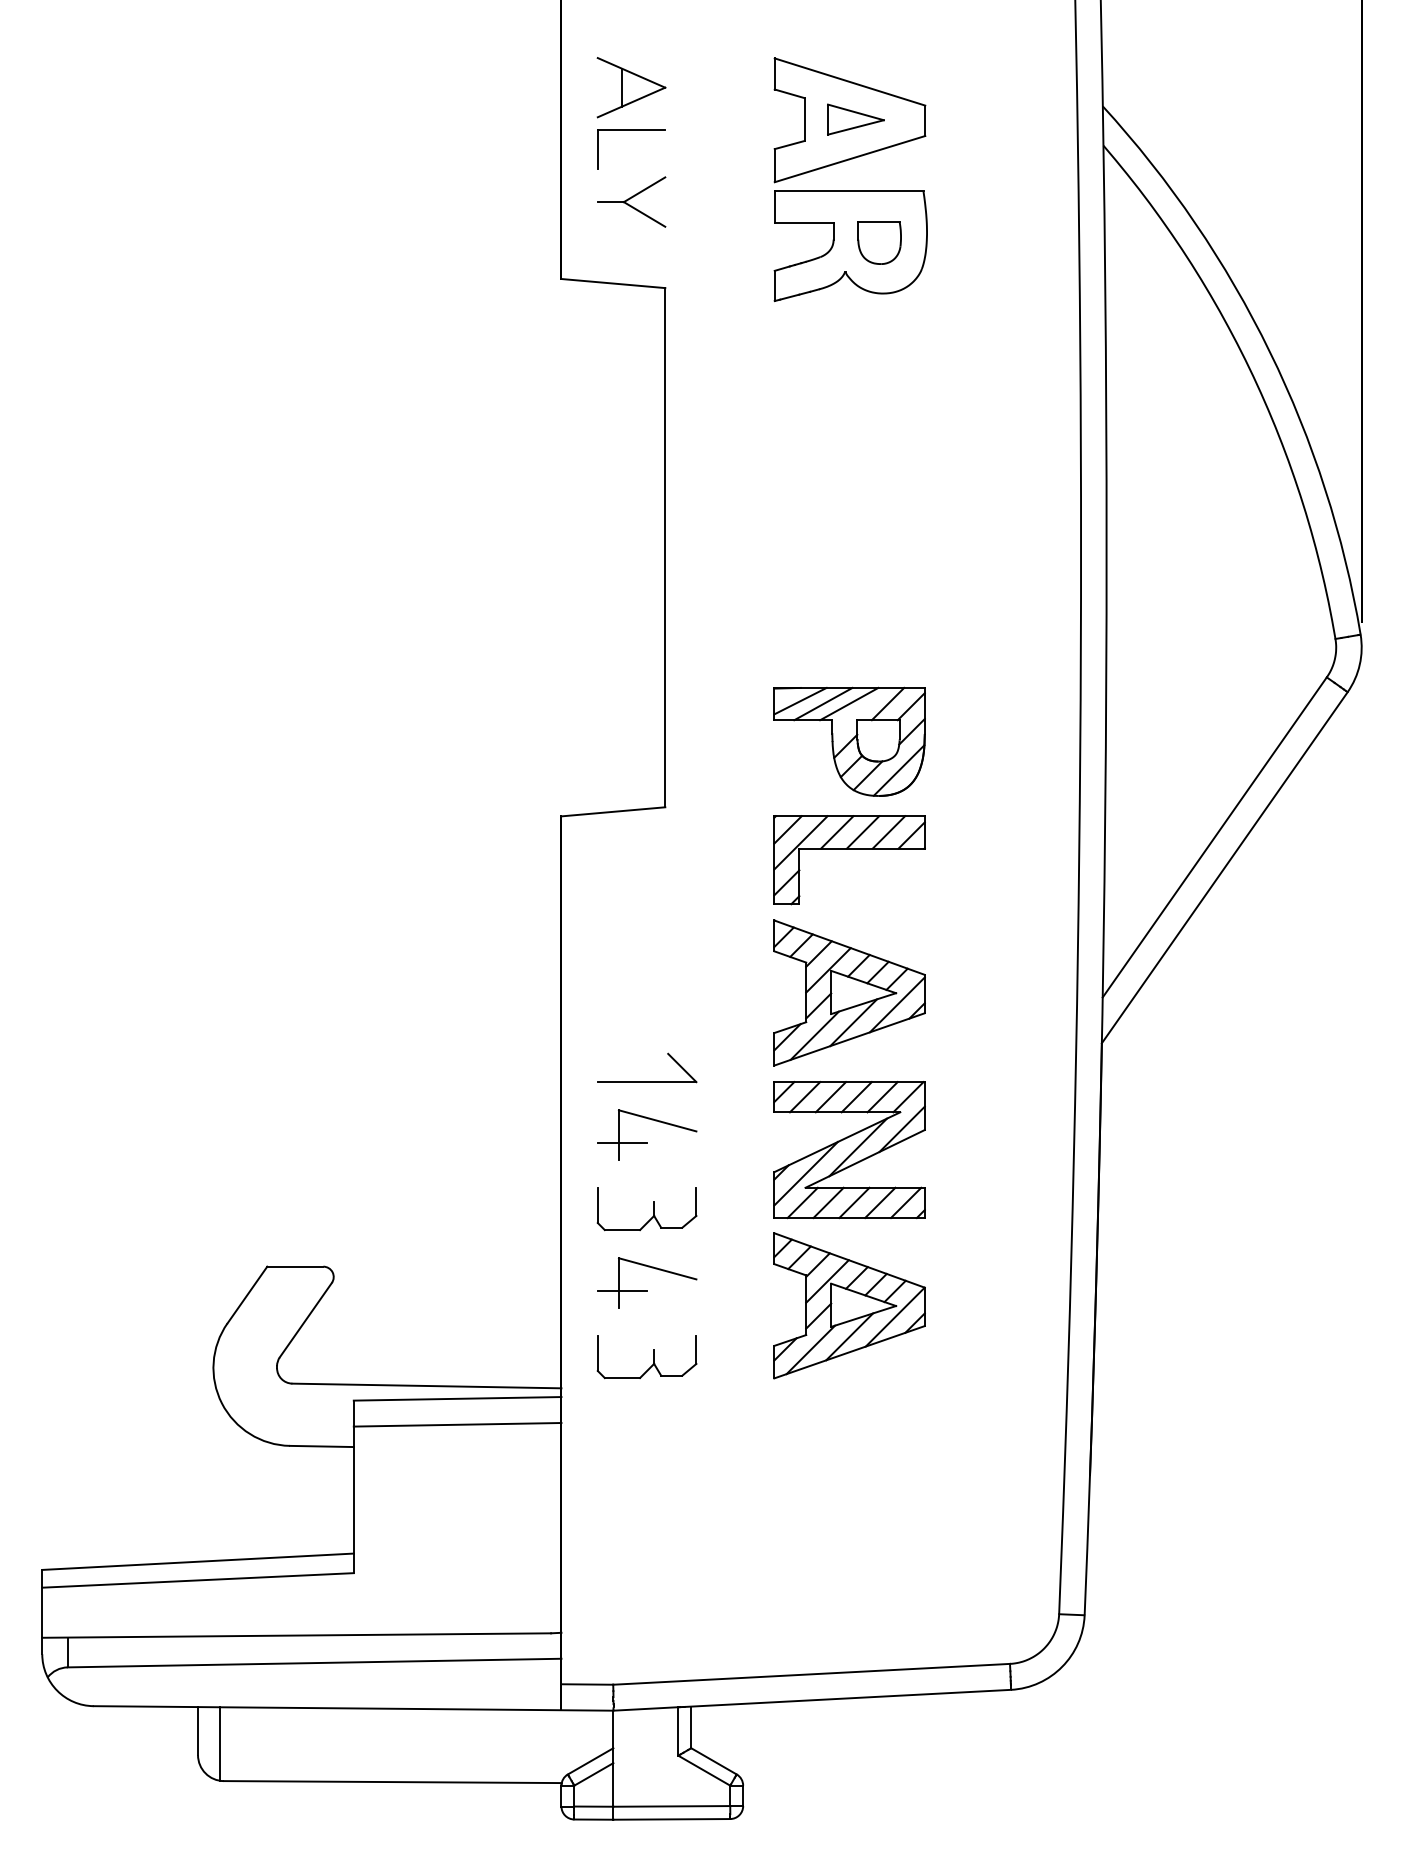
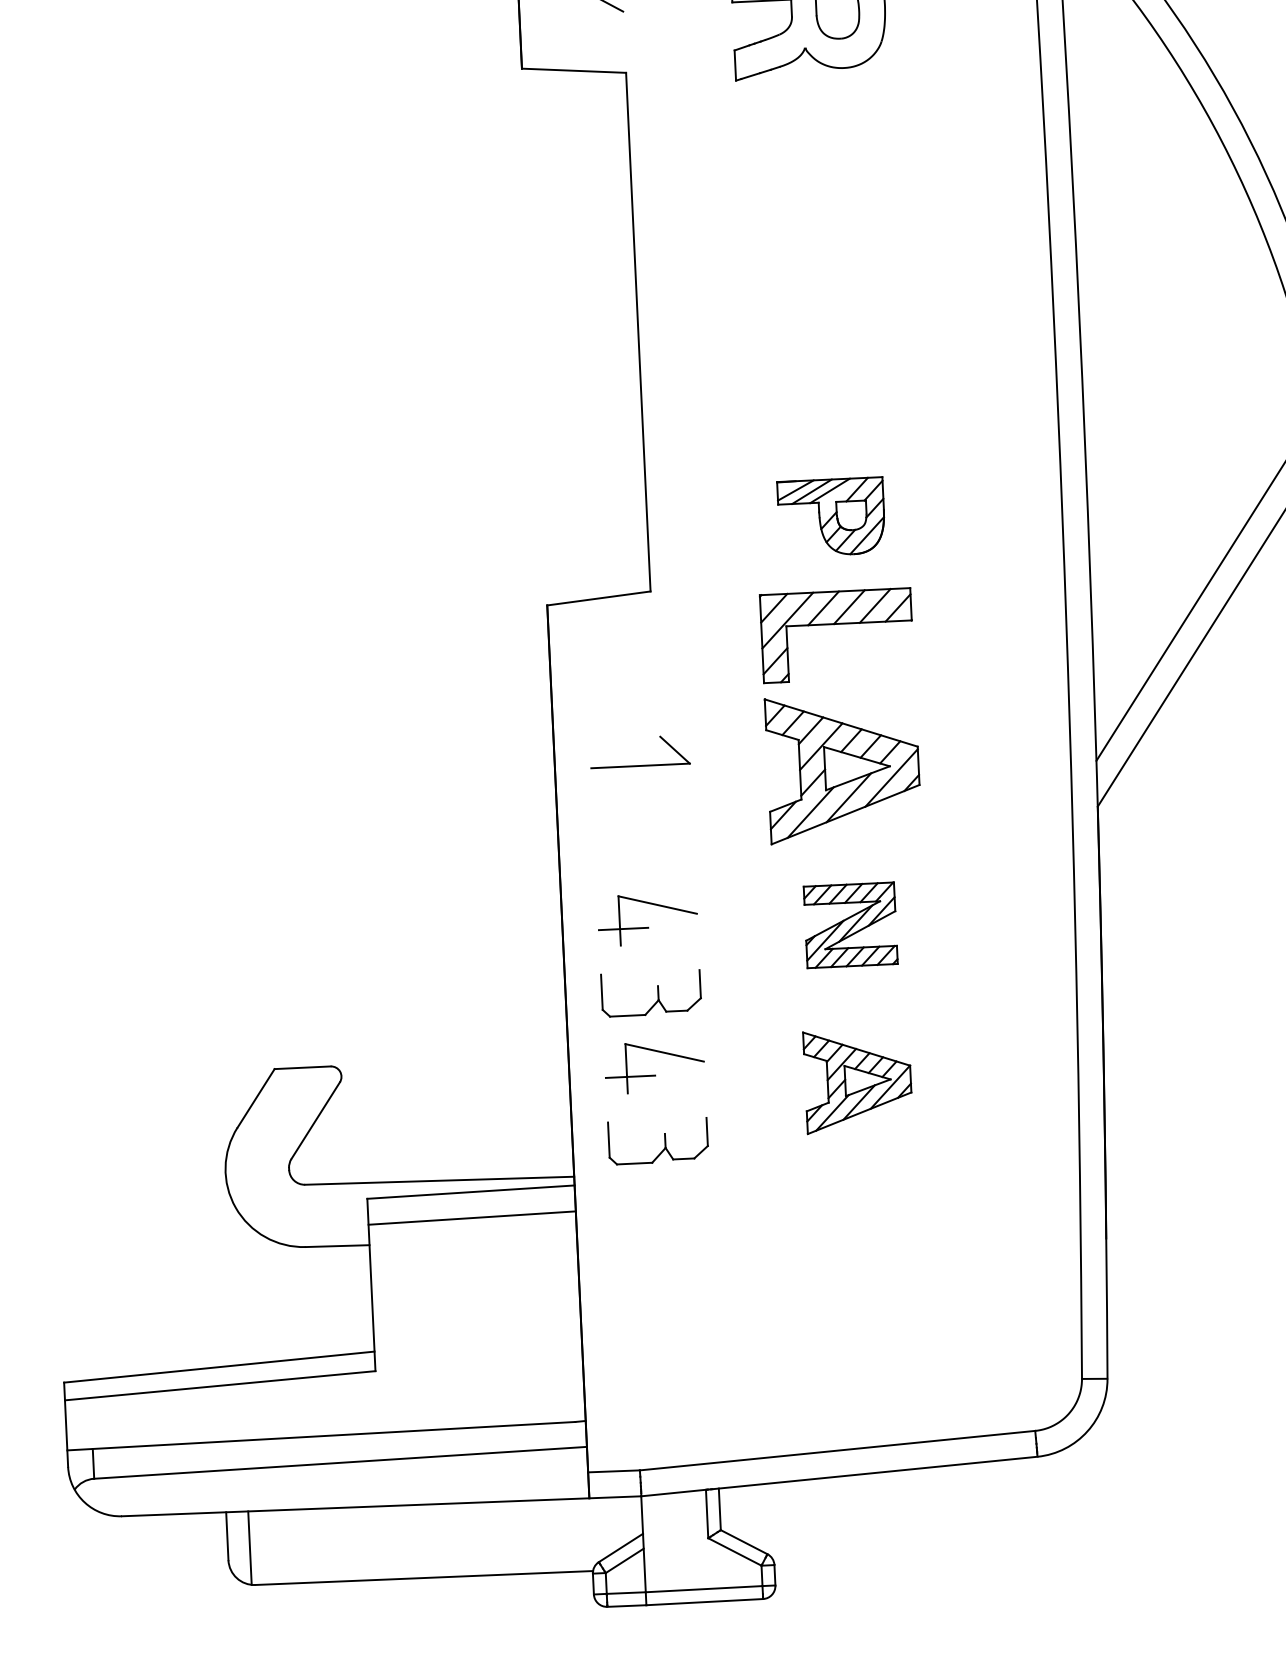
part: (849, 741) -> (831, 517), size x0.7
part: (647, 1081) -> (640, 765), moved
part: (849, 1150) -> (850, 925), size x0.6
part: (849, 1305) -> (858, 1080), size x0.7

